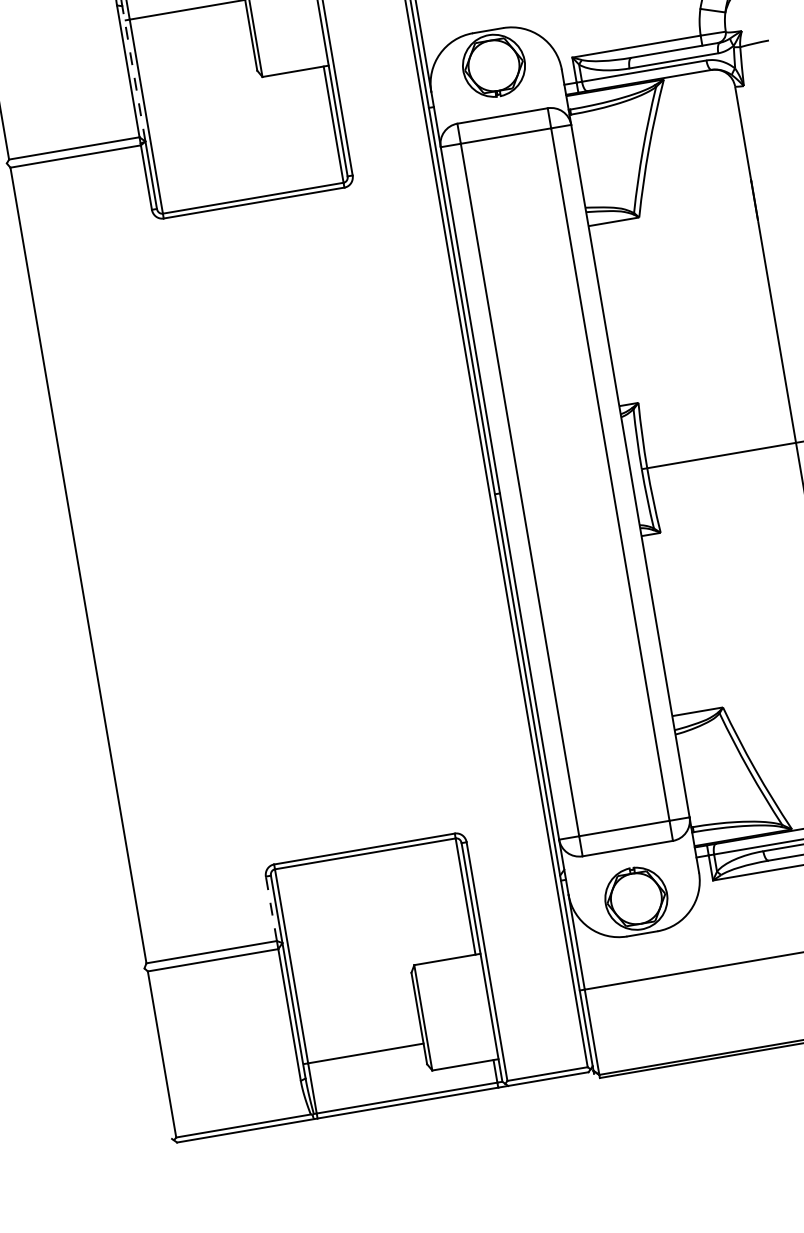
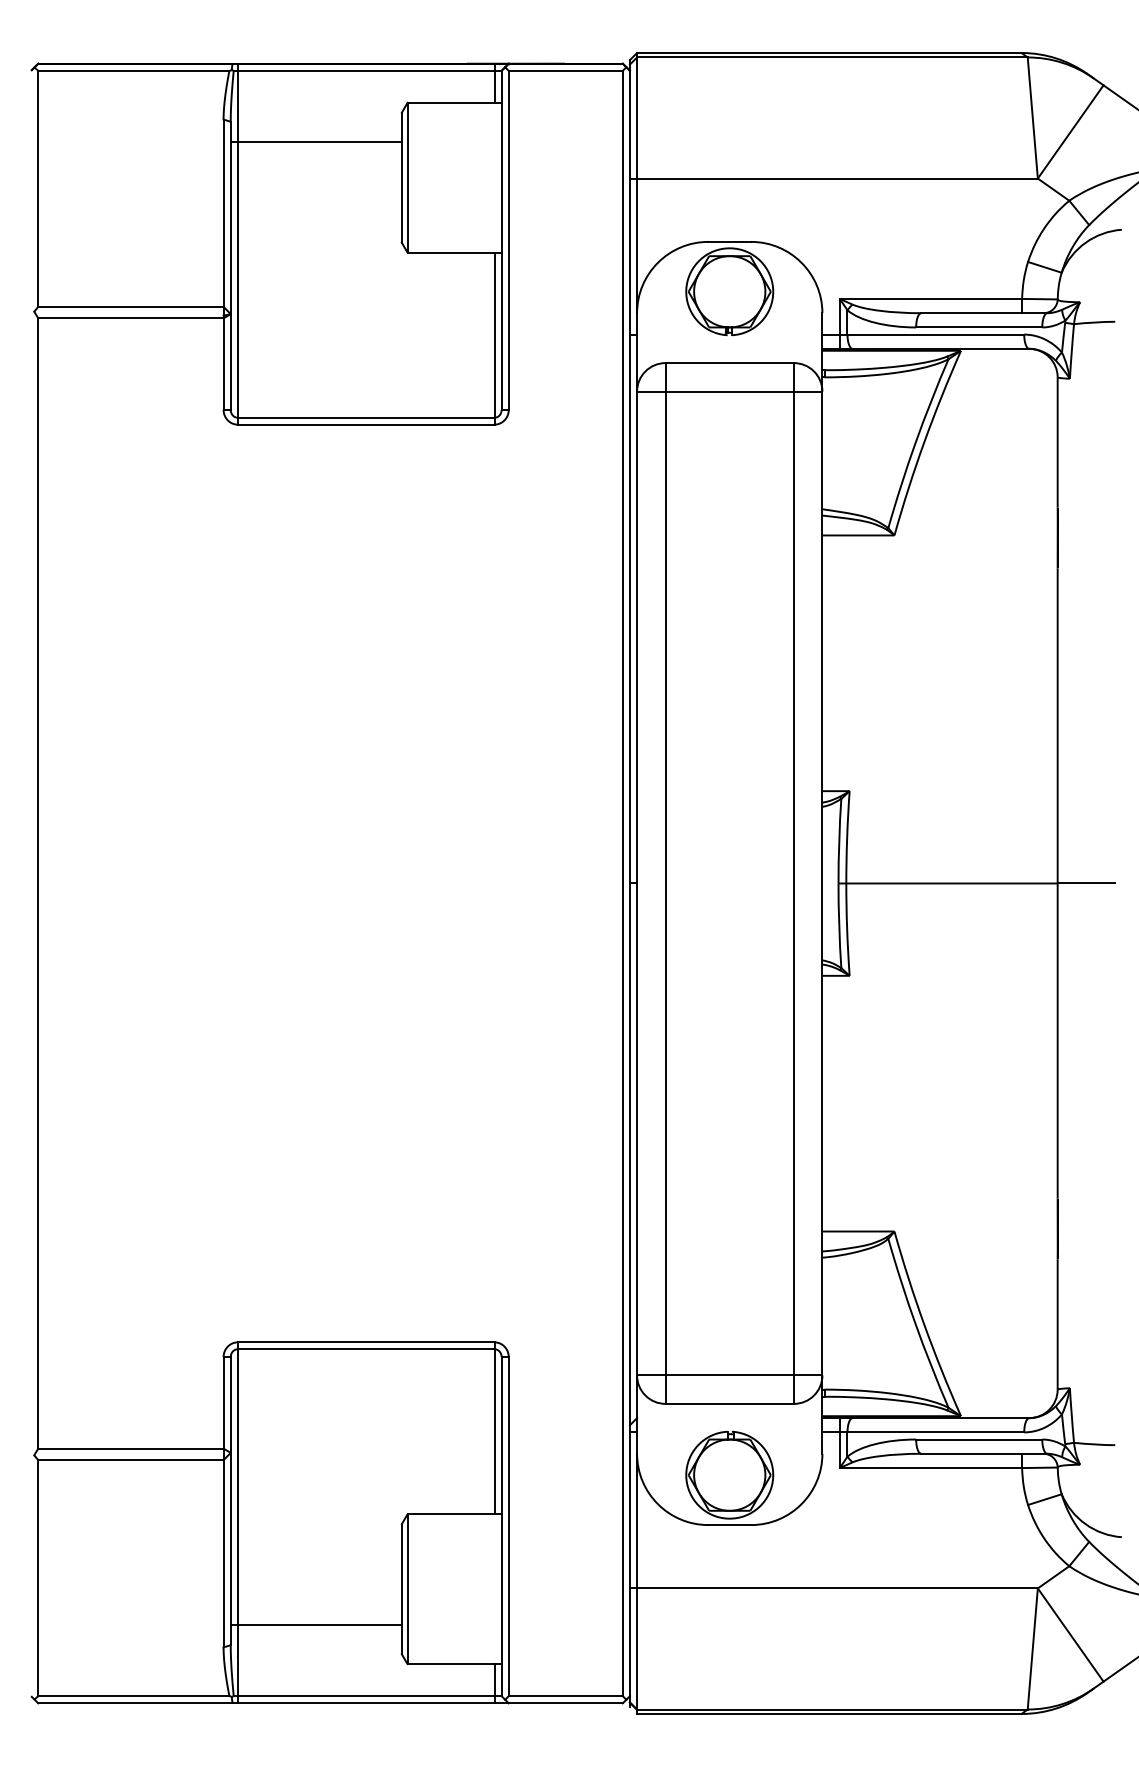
line: (133, 73) -> (230, 217), dashed -> solid
line: (271, 908) -> (223, 1402), dashed -> solid

